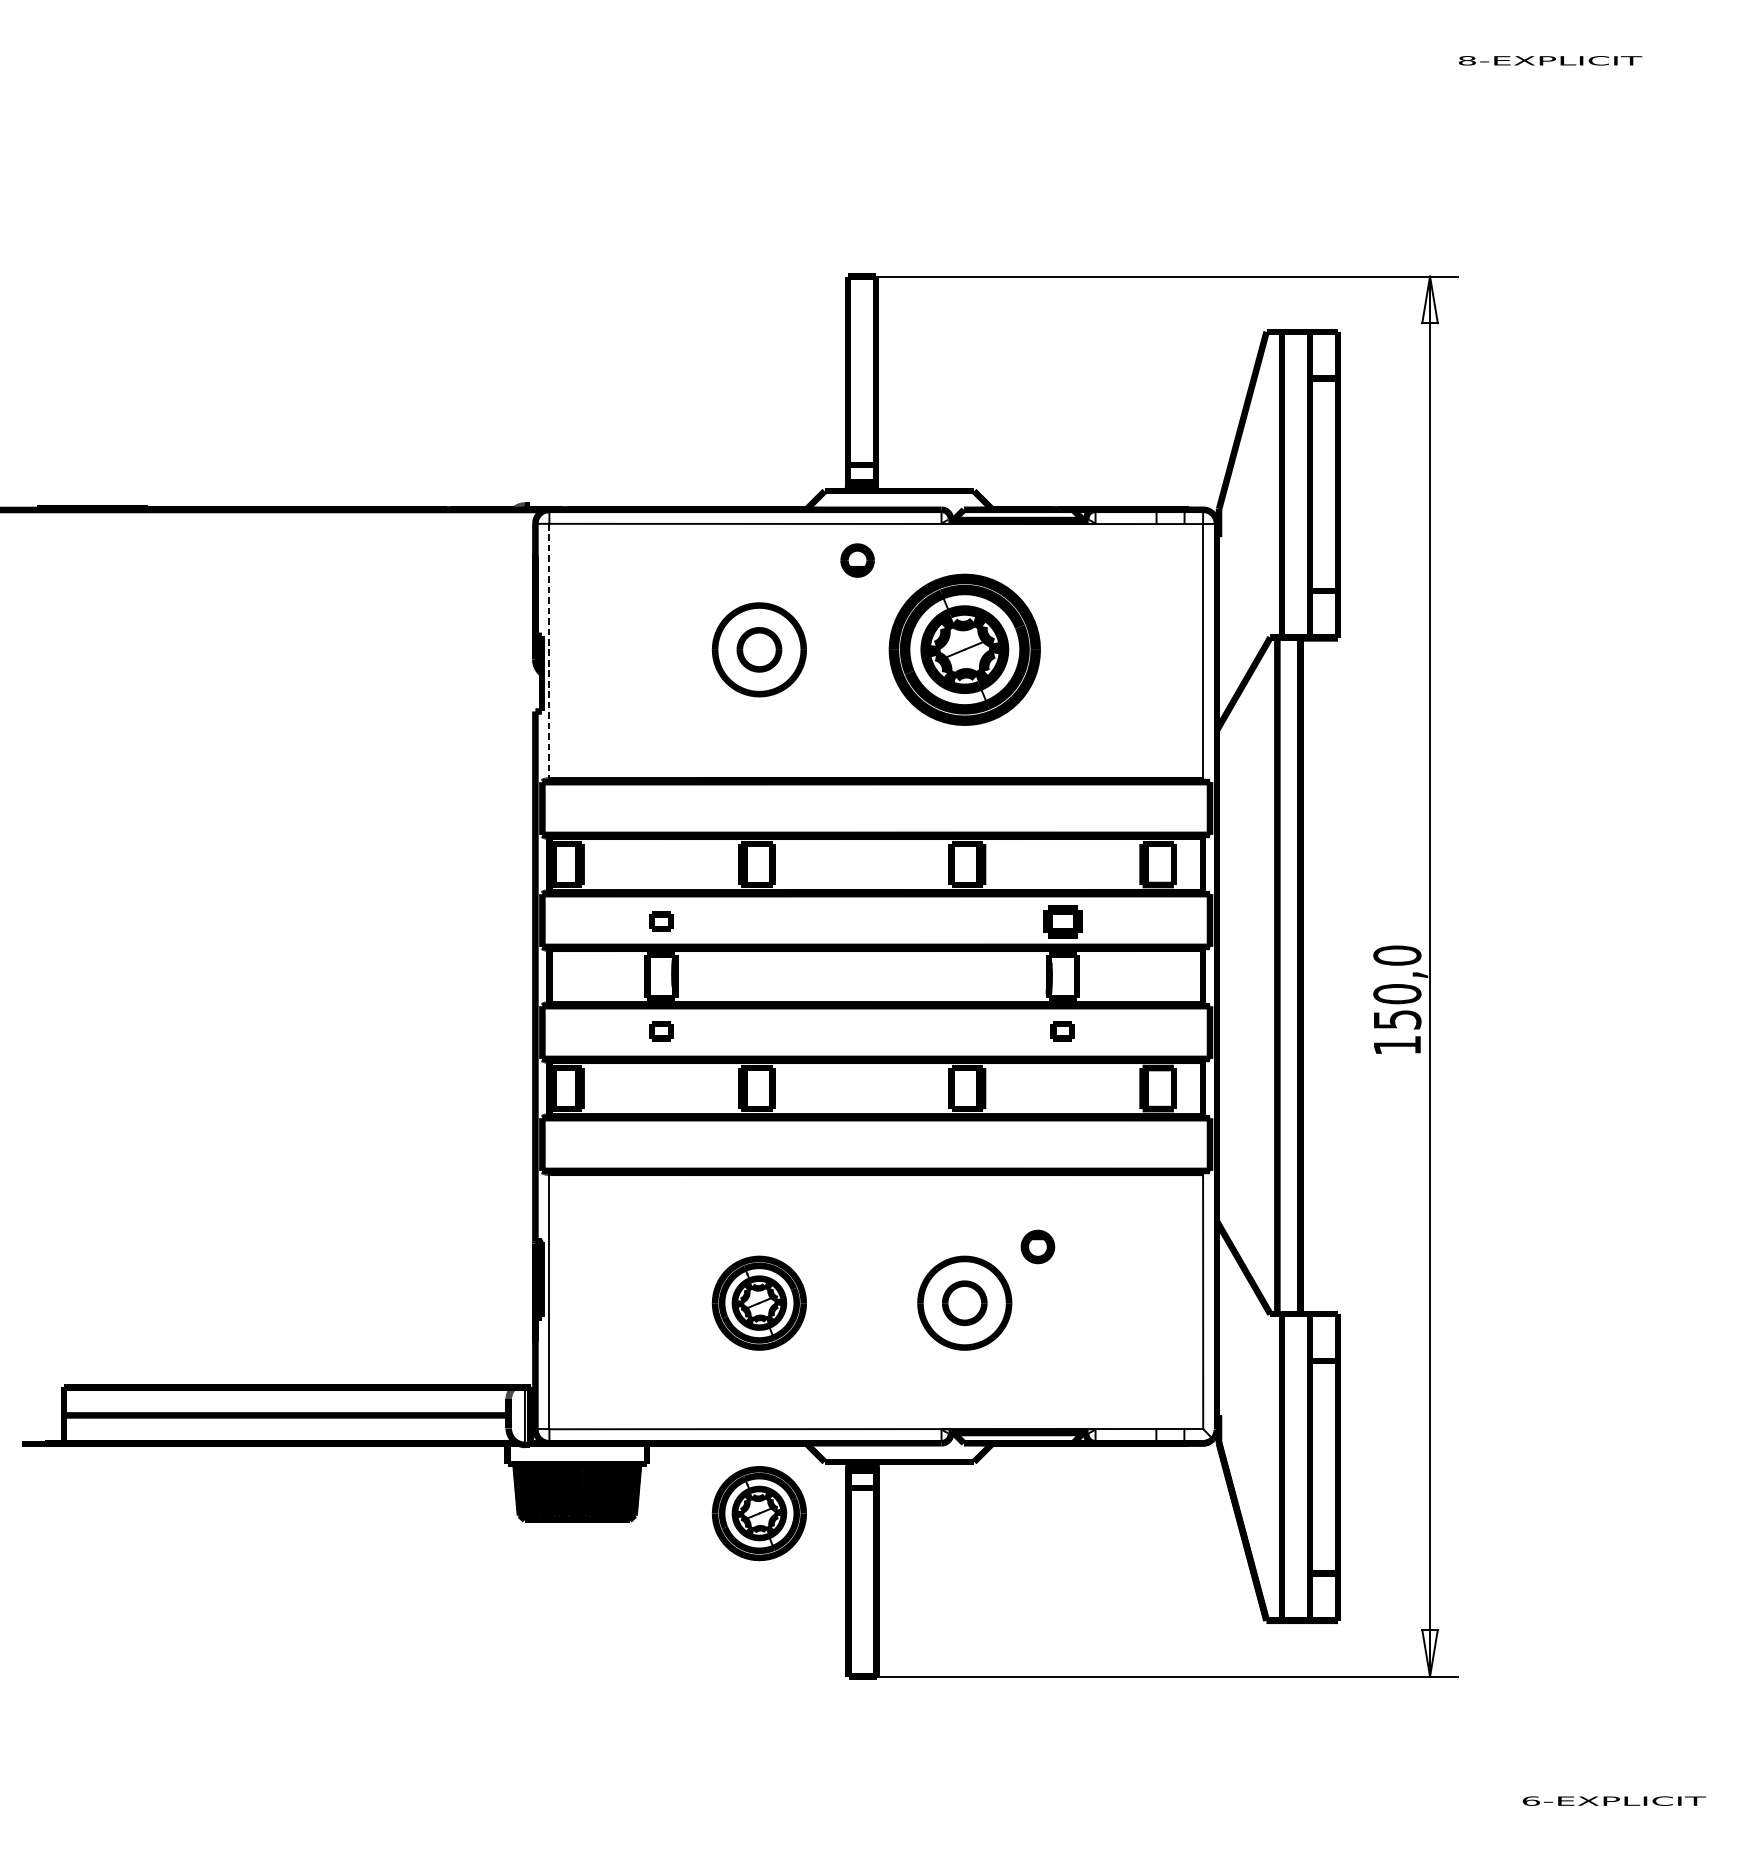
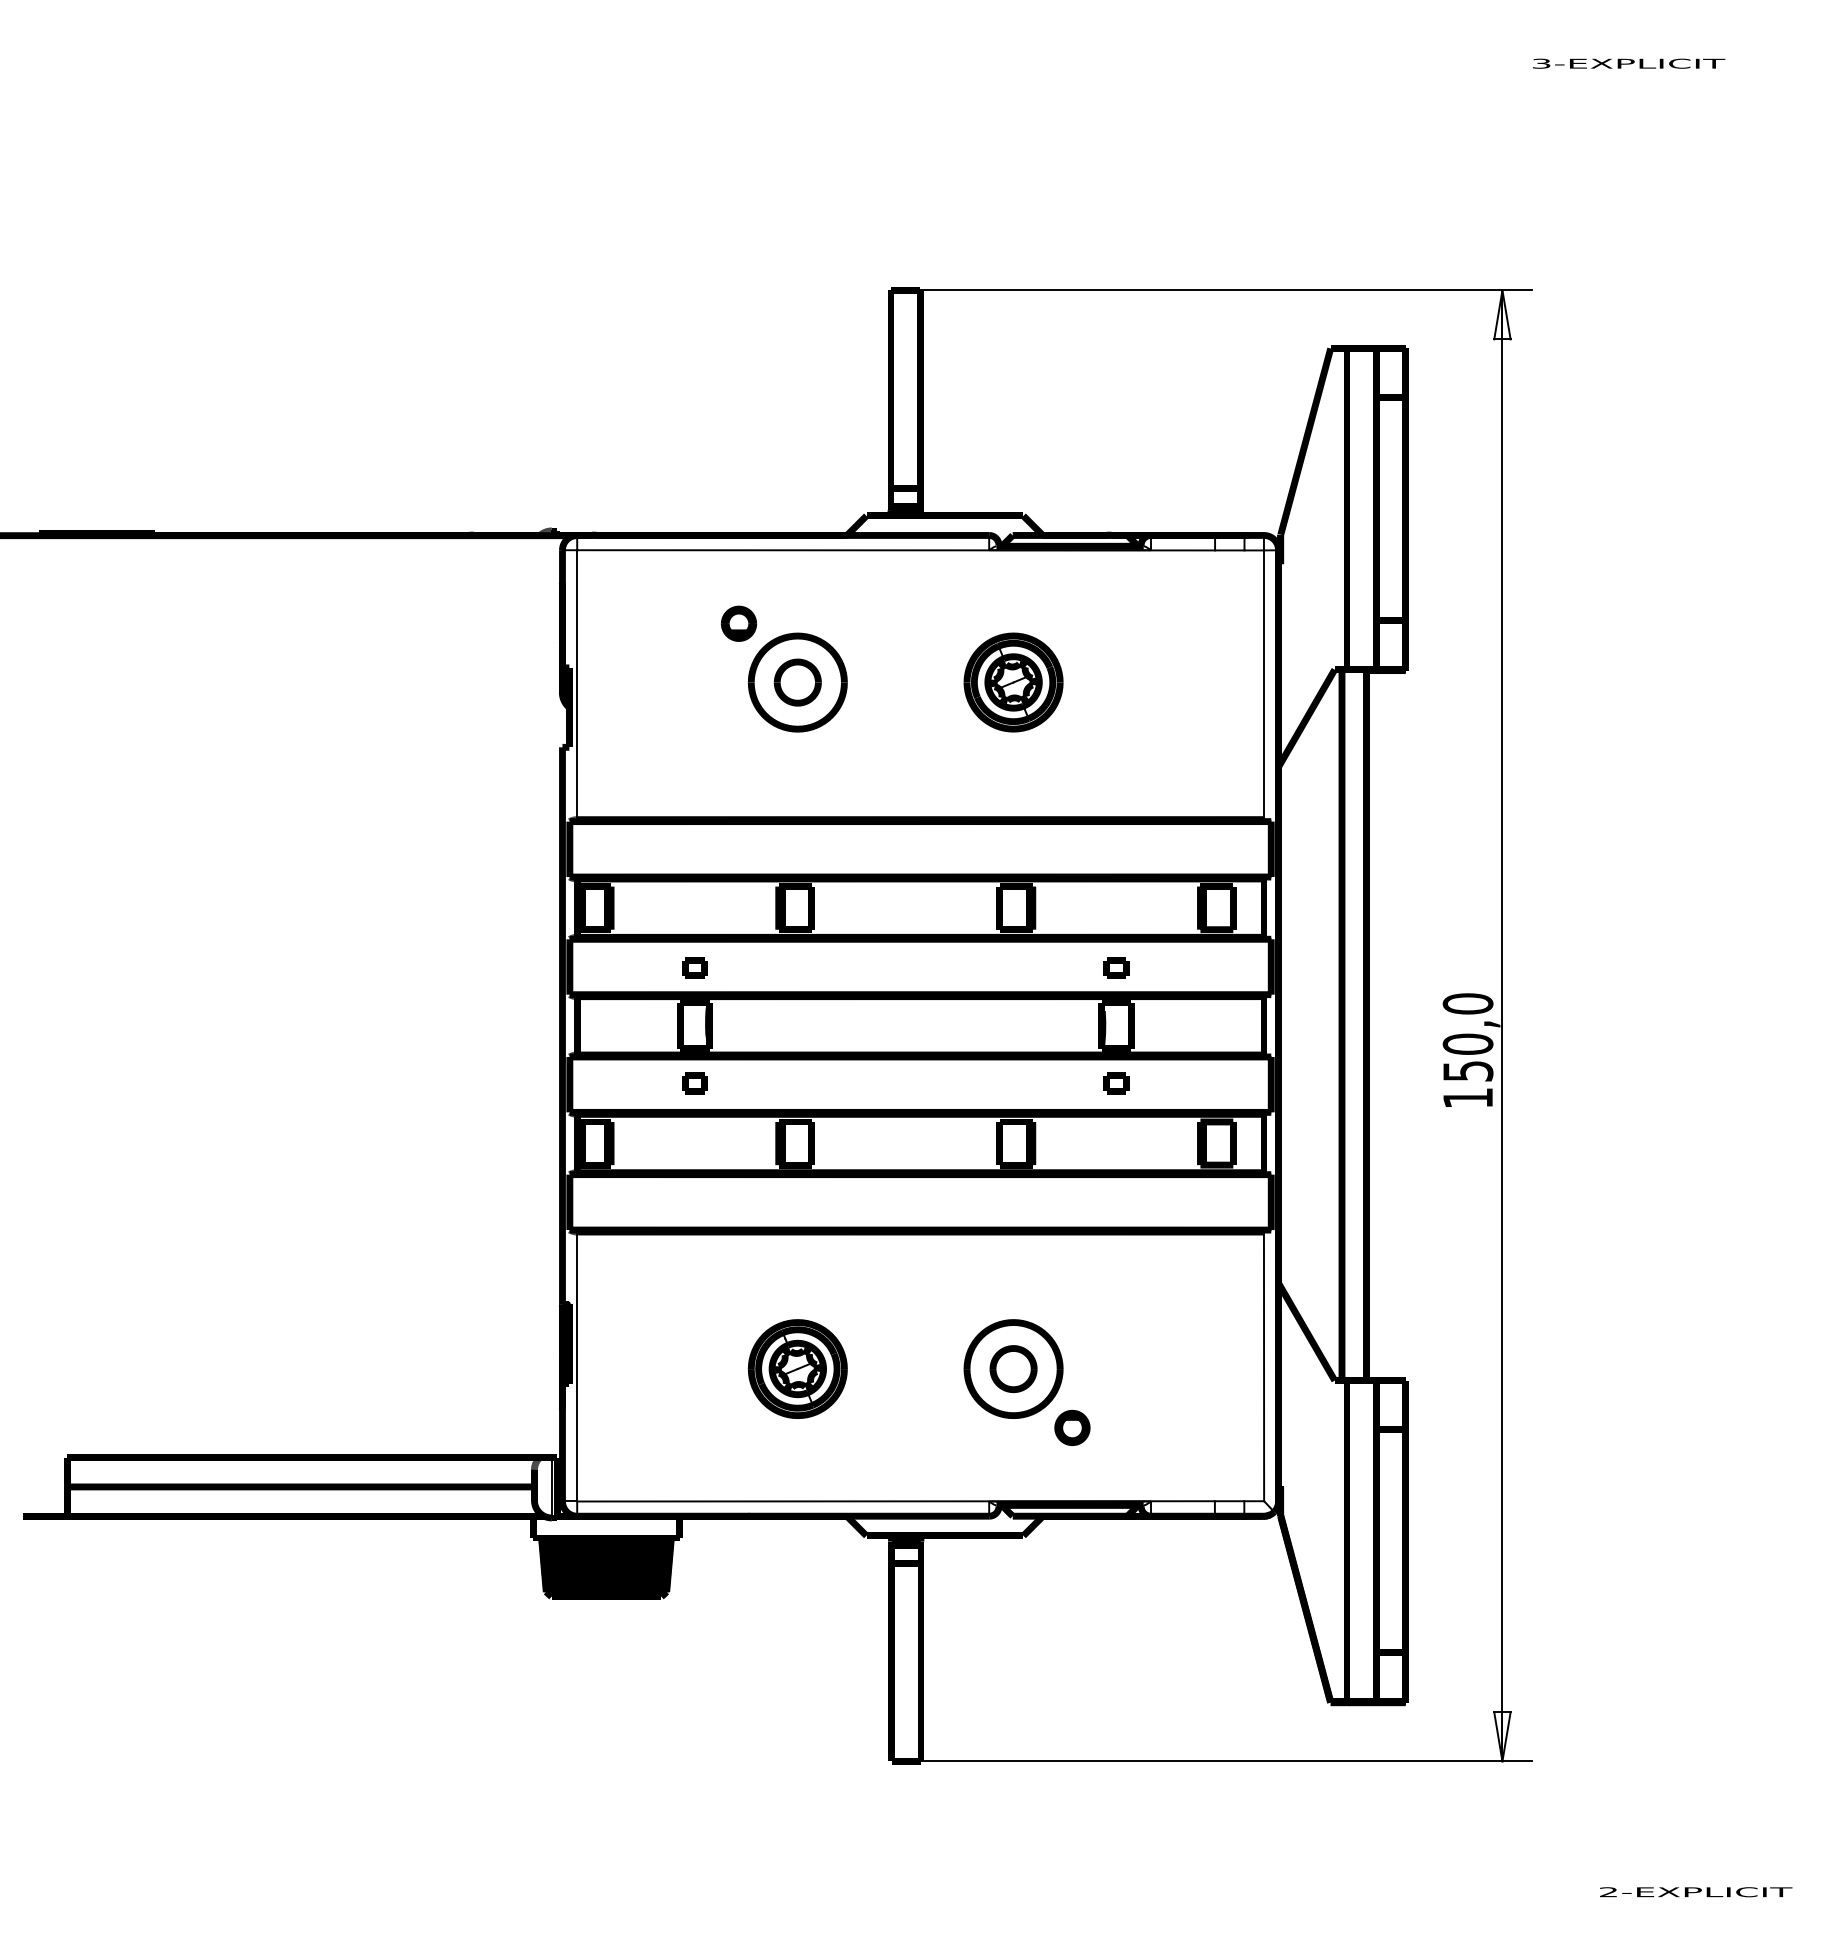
text: (1467, 60) -> (1541, 63), 8-EXPLICIT -> 3-EXPLICIT
part: (858, 560) -> (739, 623), moved
part: (964, 649) -> (1013, 682), size x0.62
line: (549, 651) -> (577, 684), dashed -> solid
part: (1062, 921) -> (1116, 967), size x0.62
part: (1037, 1246) -> (1072, 1427), moved
part: (759, 1513) -> (797, 1589), removed
text: (1531, 1801) -> (1608, 1892), 6-EXPLICIT -> 2-EXPLICIT

